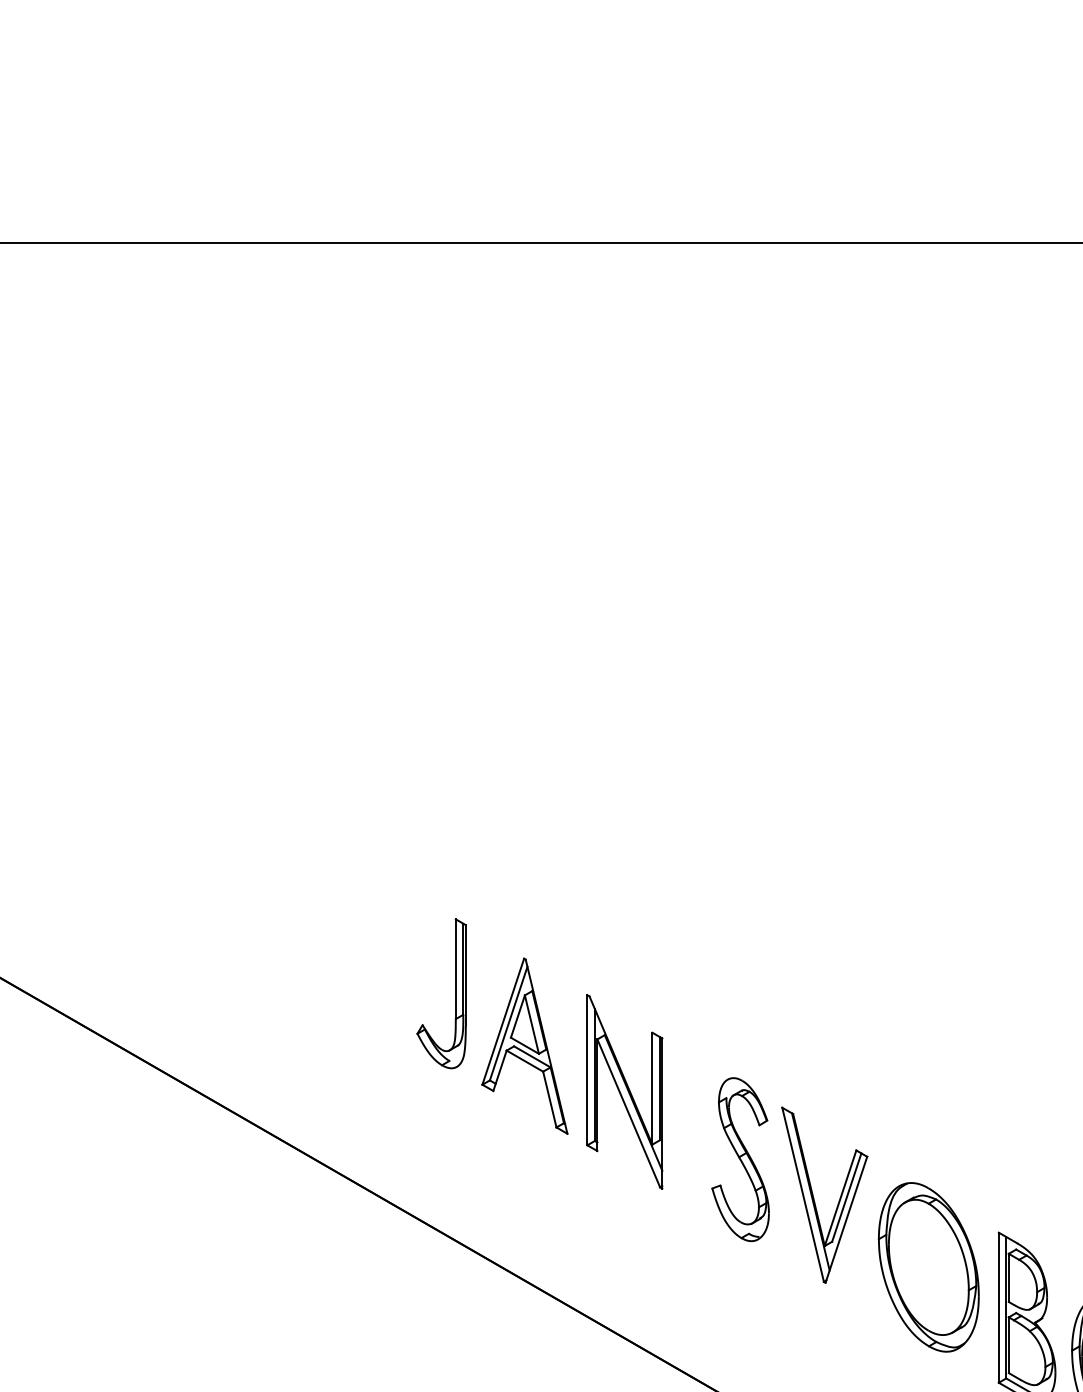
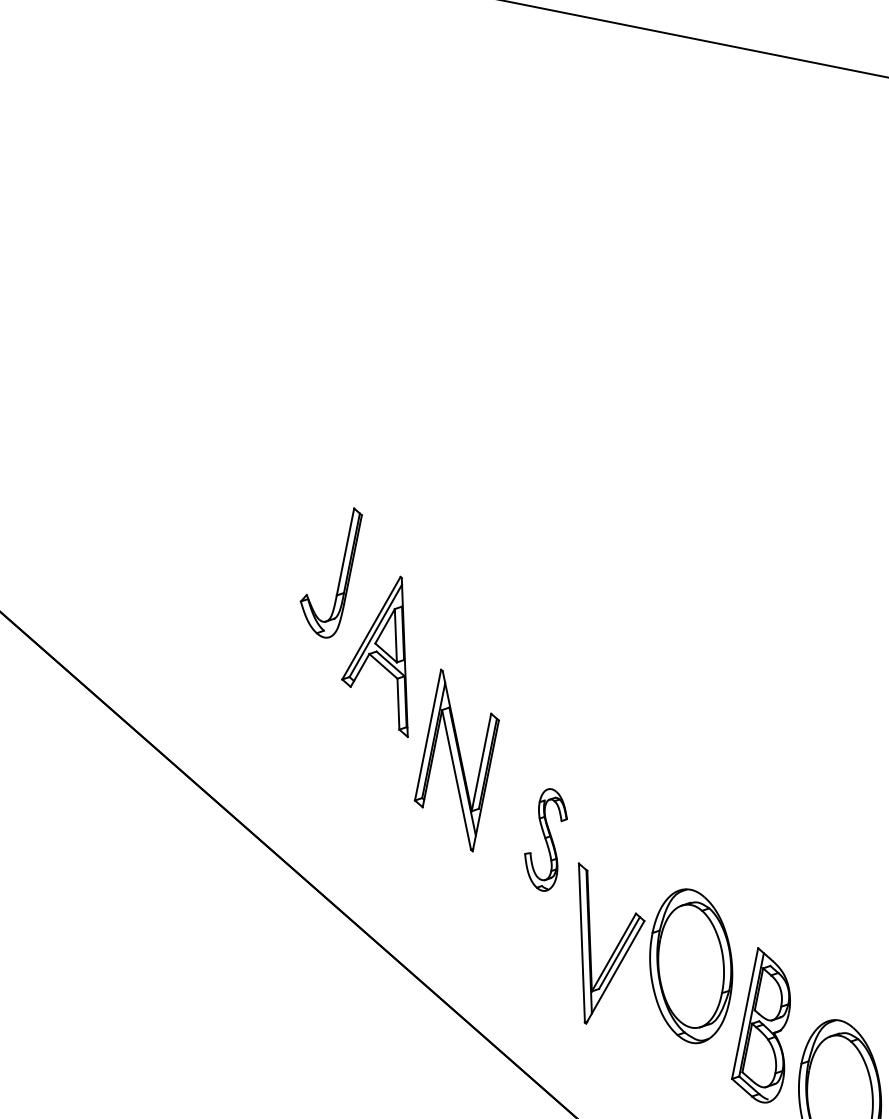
part: (455, 993) -> (341, 573), moved
part: (524, 1045) -> (385, 652), moved
part: (740, 1159) -> (545, 839), size x0.7
part: (814, 1197) -> (591, 947), moved

